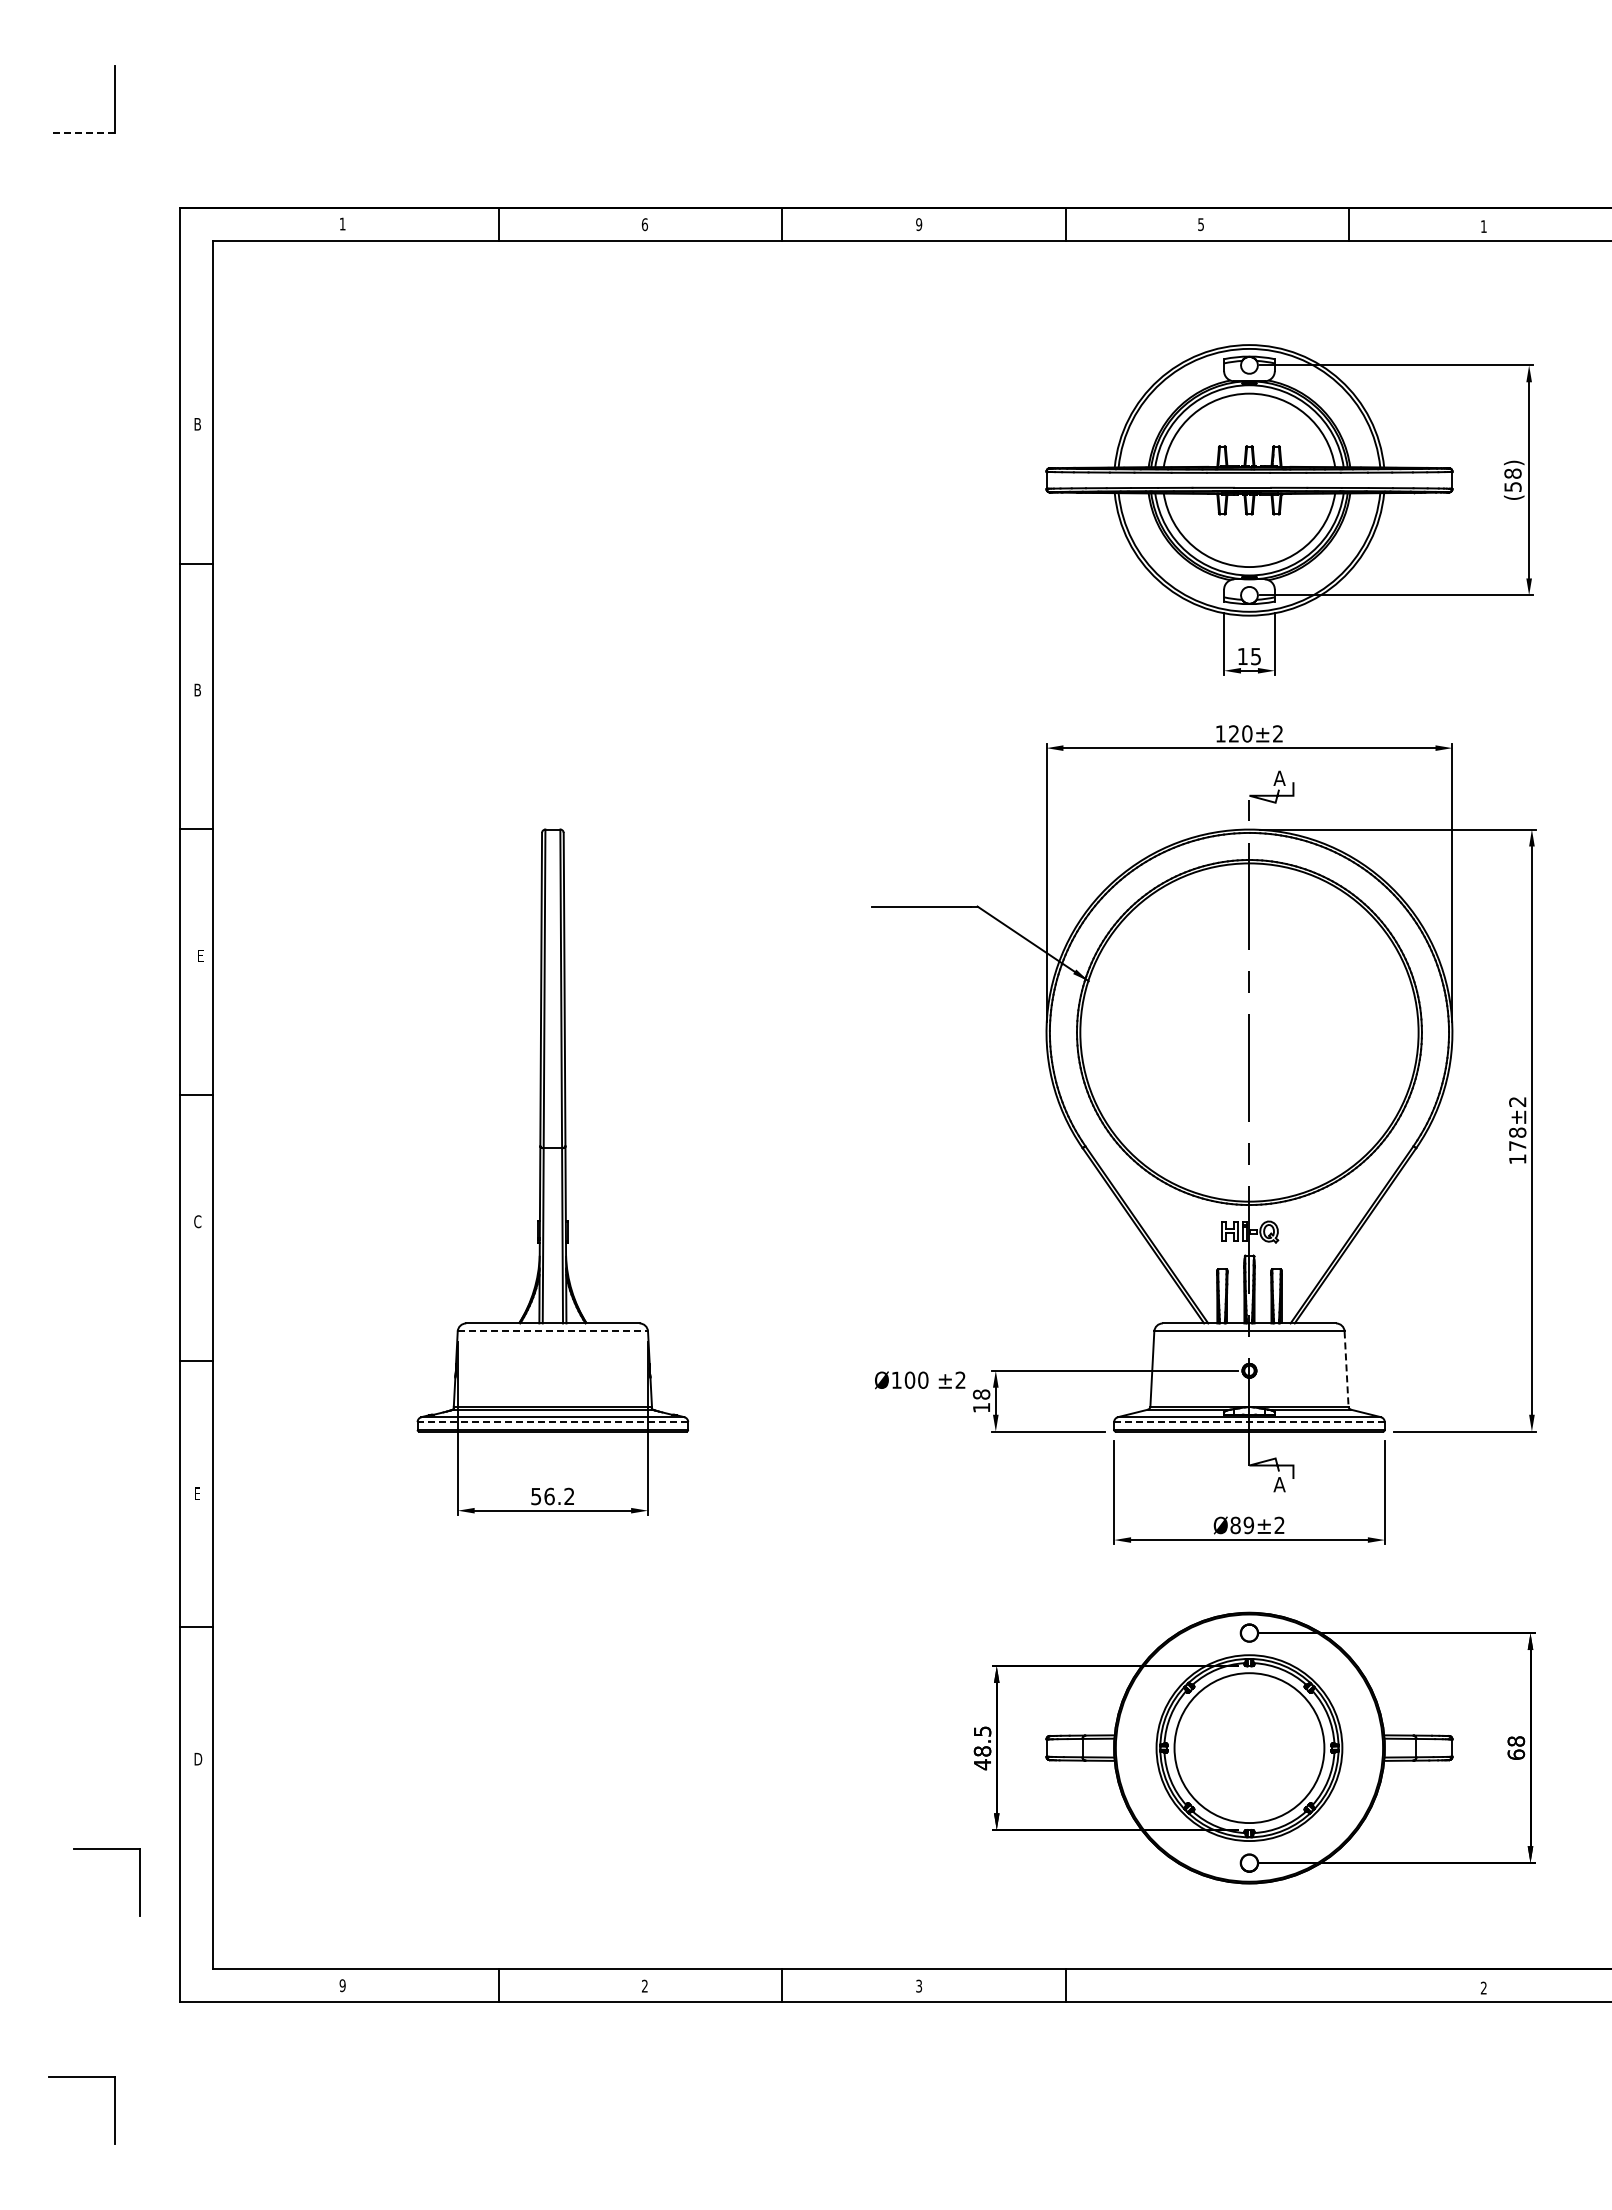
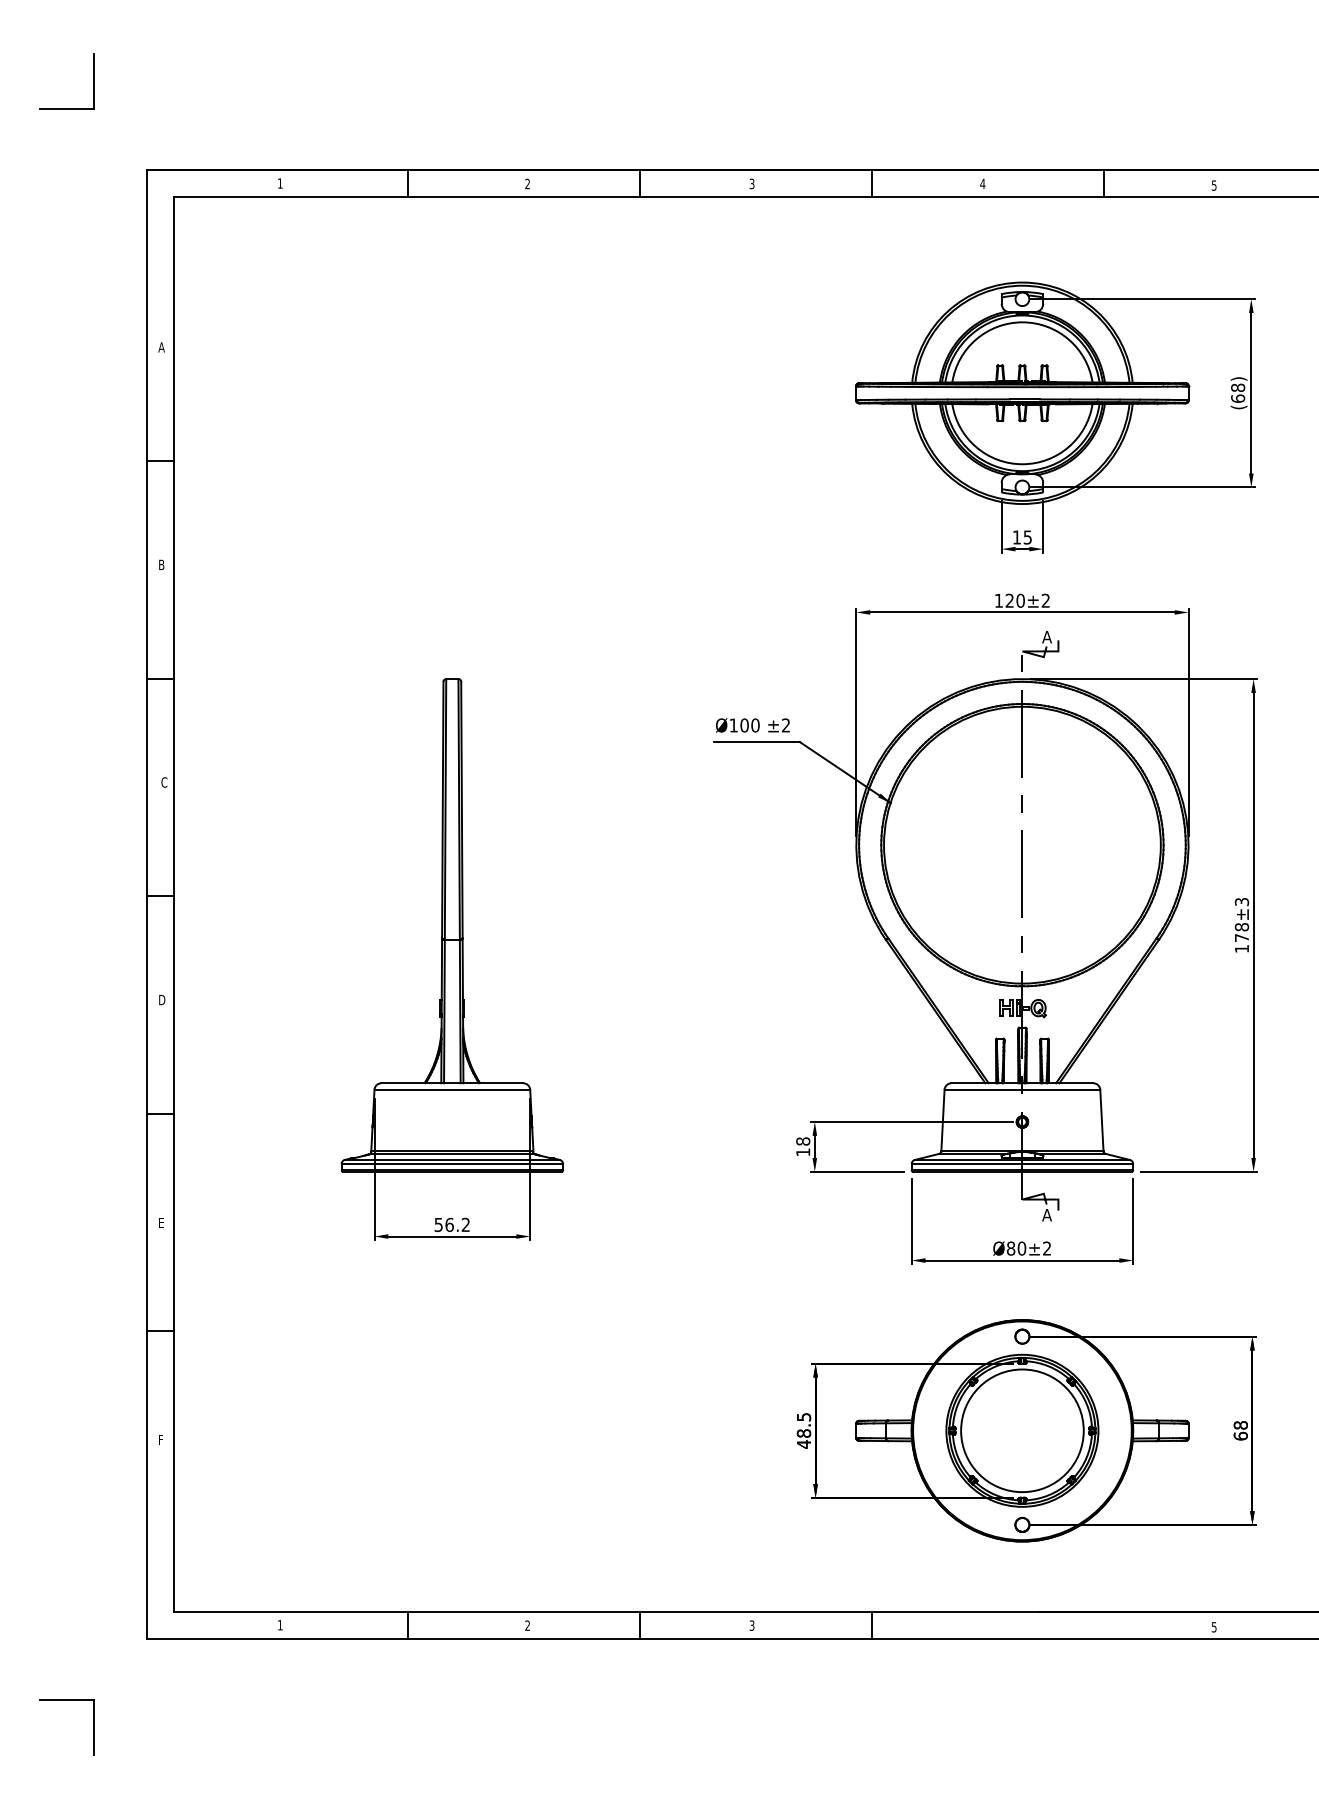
line: (81, 132) -> (66, 108), dashed -> solid
text: (644, 224) -> (527, 183), 6 -> 2
text: (919, 224) -> (752, 183), 9 -> 3
text: (1200, 224) -> (982, 183), 5 -> 4
text: (1483, 226) -> (1213, 185), 1 -> 5
text: (197, 424) -> (161, 347), B -> A
text: (1512, 486) -> (1237, 398), (58) -> (68)
text: (200, 955) -> (163, 782), E -> C
text: (1517, 1101) -> (1241, 901), 178±2 -> 178±3
text: (198, 1221) -> (162, 999), C -> D
line: (553, 1331) -> (452, 1089), dashed -> solid
line: (1346, 1369) -> (1101, 1120), dashed -> solid
text: (920, 1380) -> (753, 725), moved
line: (552, 1422) -> (452, 1164), dashed -> solid
line: (1248, 1422) -> (1021, 1164), dashed -> solid
text: (1248, 1525) -> (1021, 1248), Ø89±2 -> Ø80±2
text: (198, 1758) -> (162, 1439), D -> F
part: (106, 1849) -> (87, 1513), removed
text: (342, 1985) -> (280, 1625), 9 -> 1
text: (1483, 1987) -> (1213, 1626), 2 -> 5

